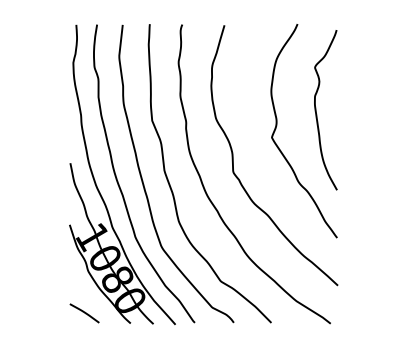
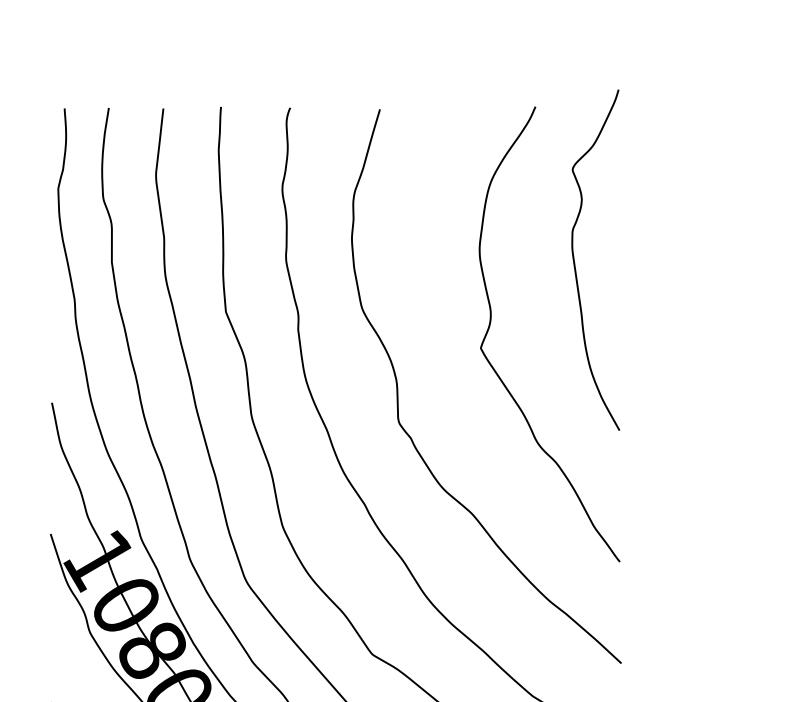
curve: (317, 114) -> (577, 269), moved

